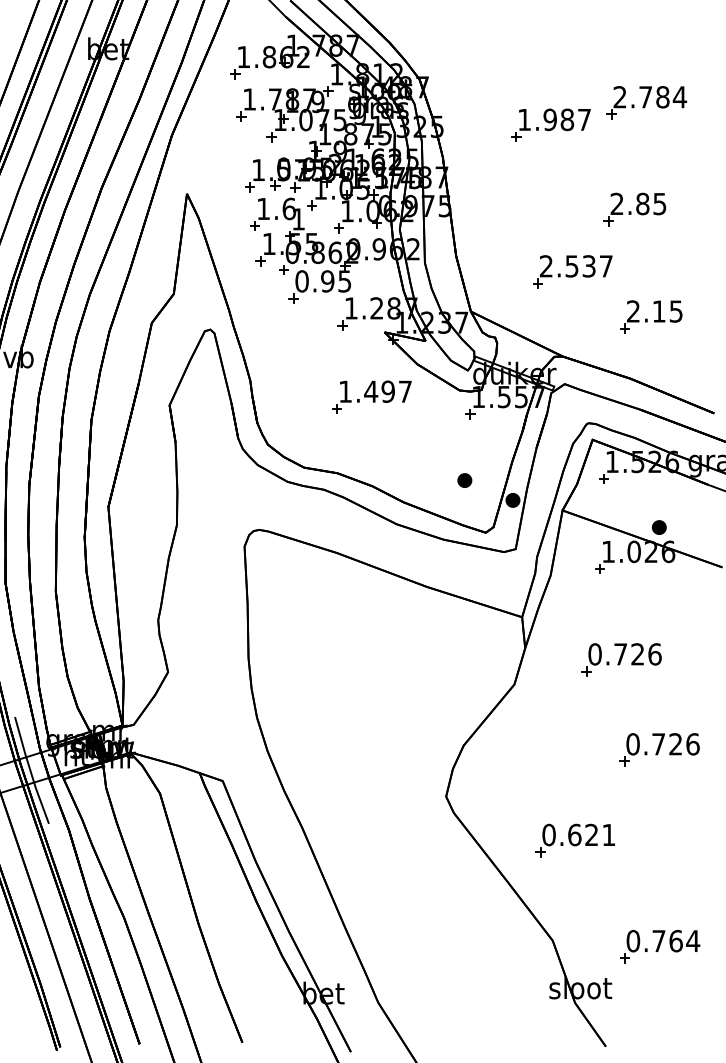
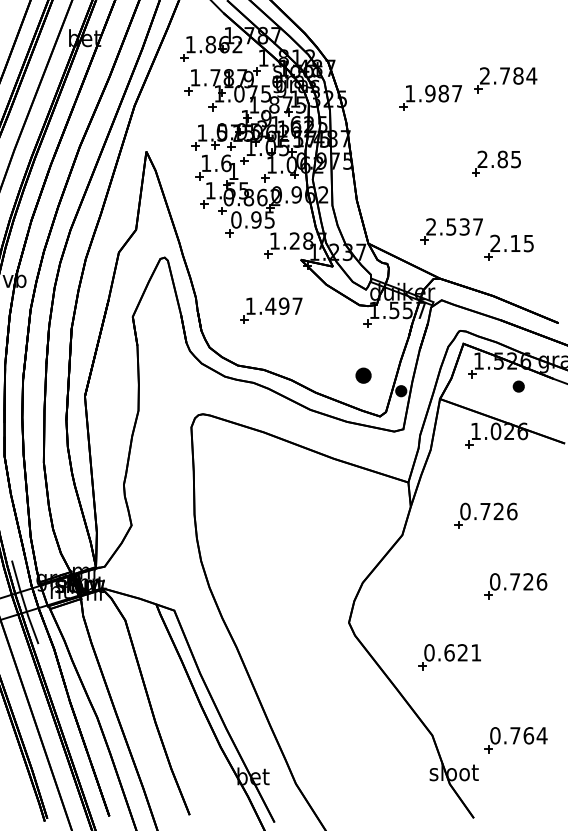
part: (572, 271) -> (451, 230), moved
part: (371, 396) -> (271, 309), moved
part: (464, 480) -> (363, 375), size x1.4
part: (658, 527) -> (518, 386), moved

